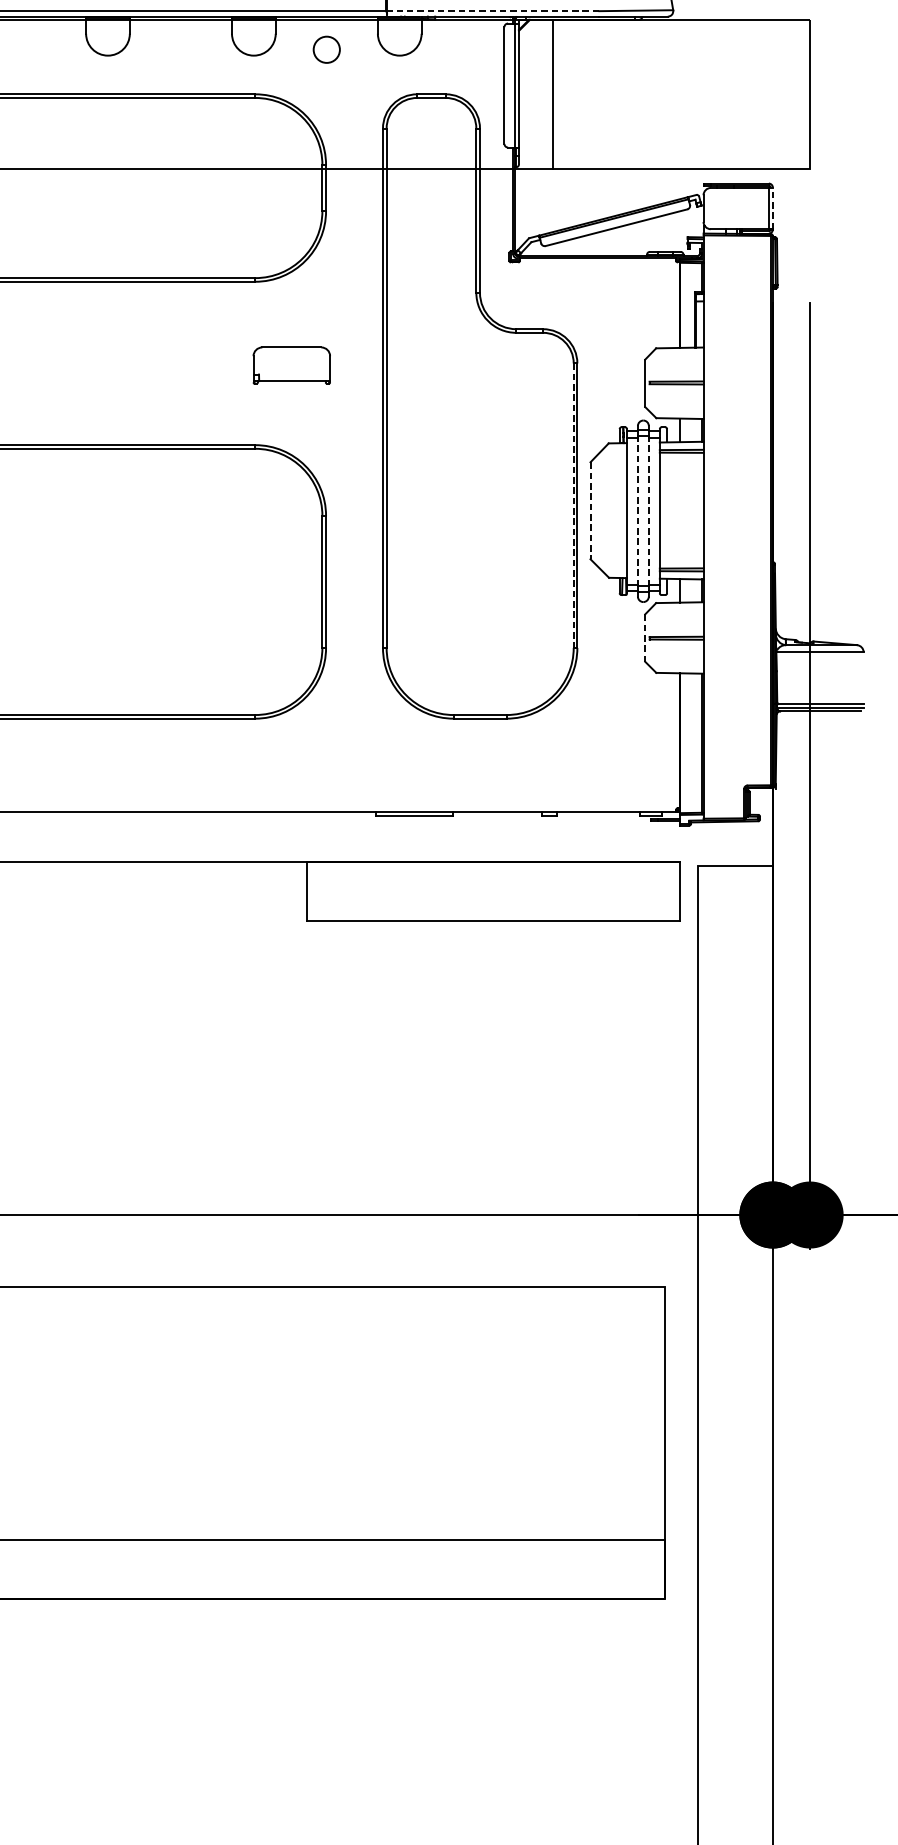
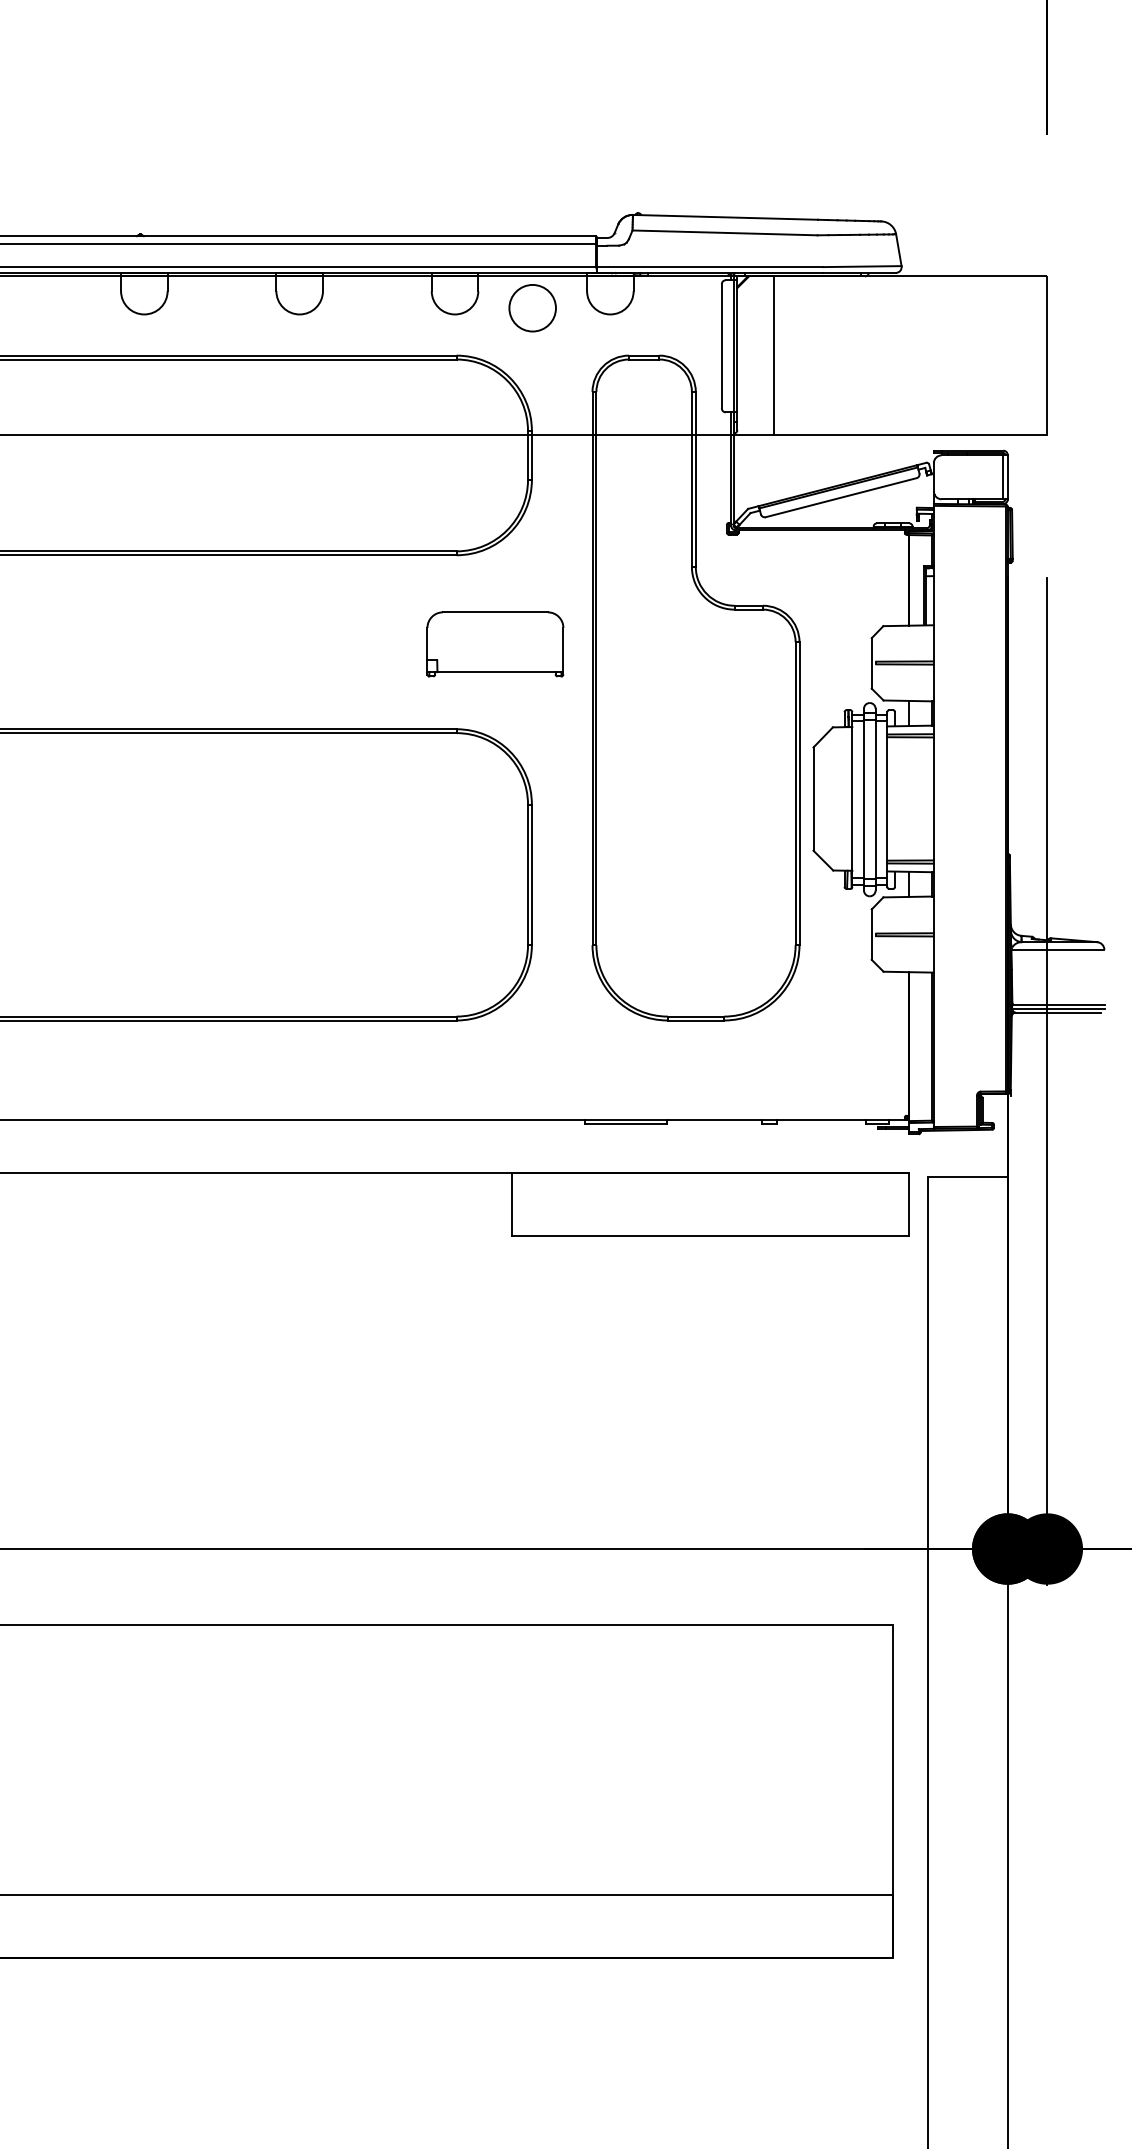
line: (493, 11) -> (710, 267), dashed -> solid
circle: (326, 49) -> (532, 307), size x1.67
line: (772, 208) -> (1007, 477), dashed -> solid
part: (291, 365) -> (495, 644), size x1.67
line: (573, 506) -> (795, 794), dashed -> solid
line: (590, 511) -> (813, 799), dashed -> solid
line: (637, 511) -> (863, 799), dashed -> solid
line: (648, 511) -> (875, 799), dashed -> solid
line: (644, 638) -> (871, 935), dashed -> solid

